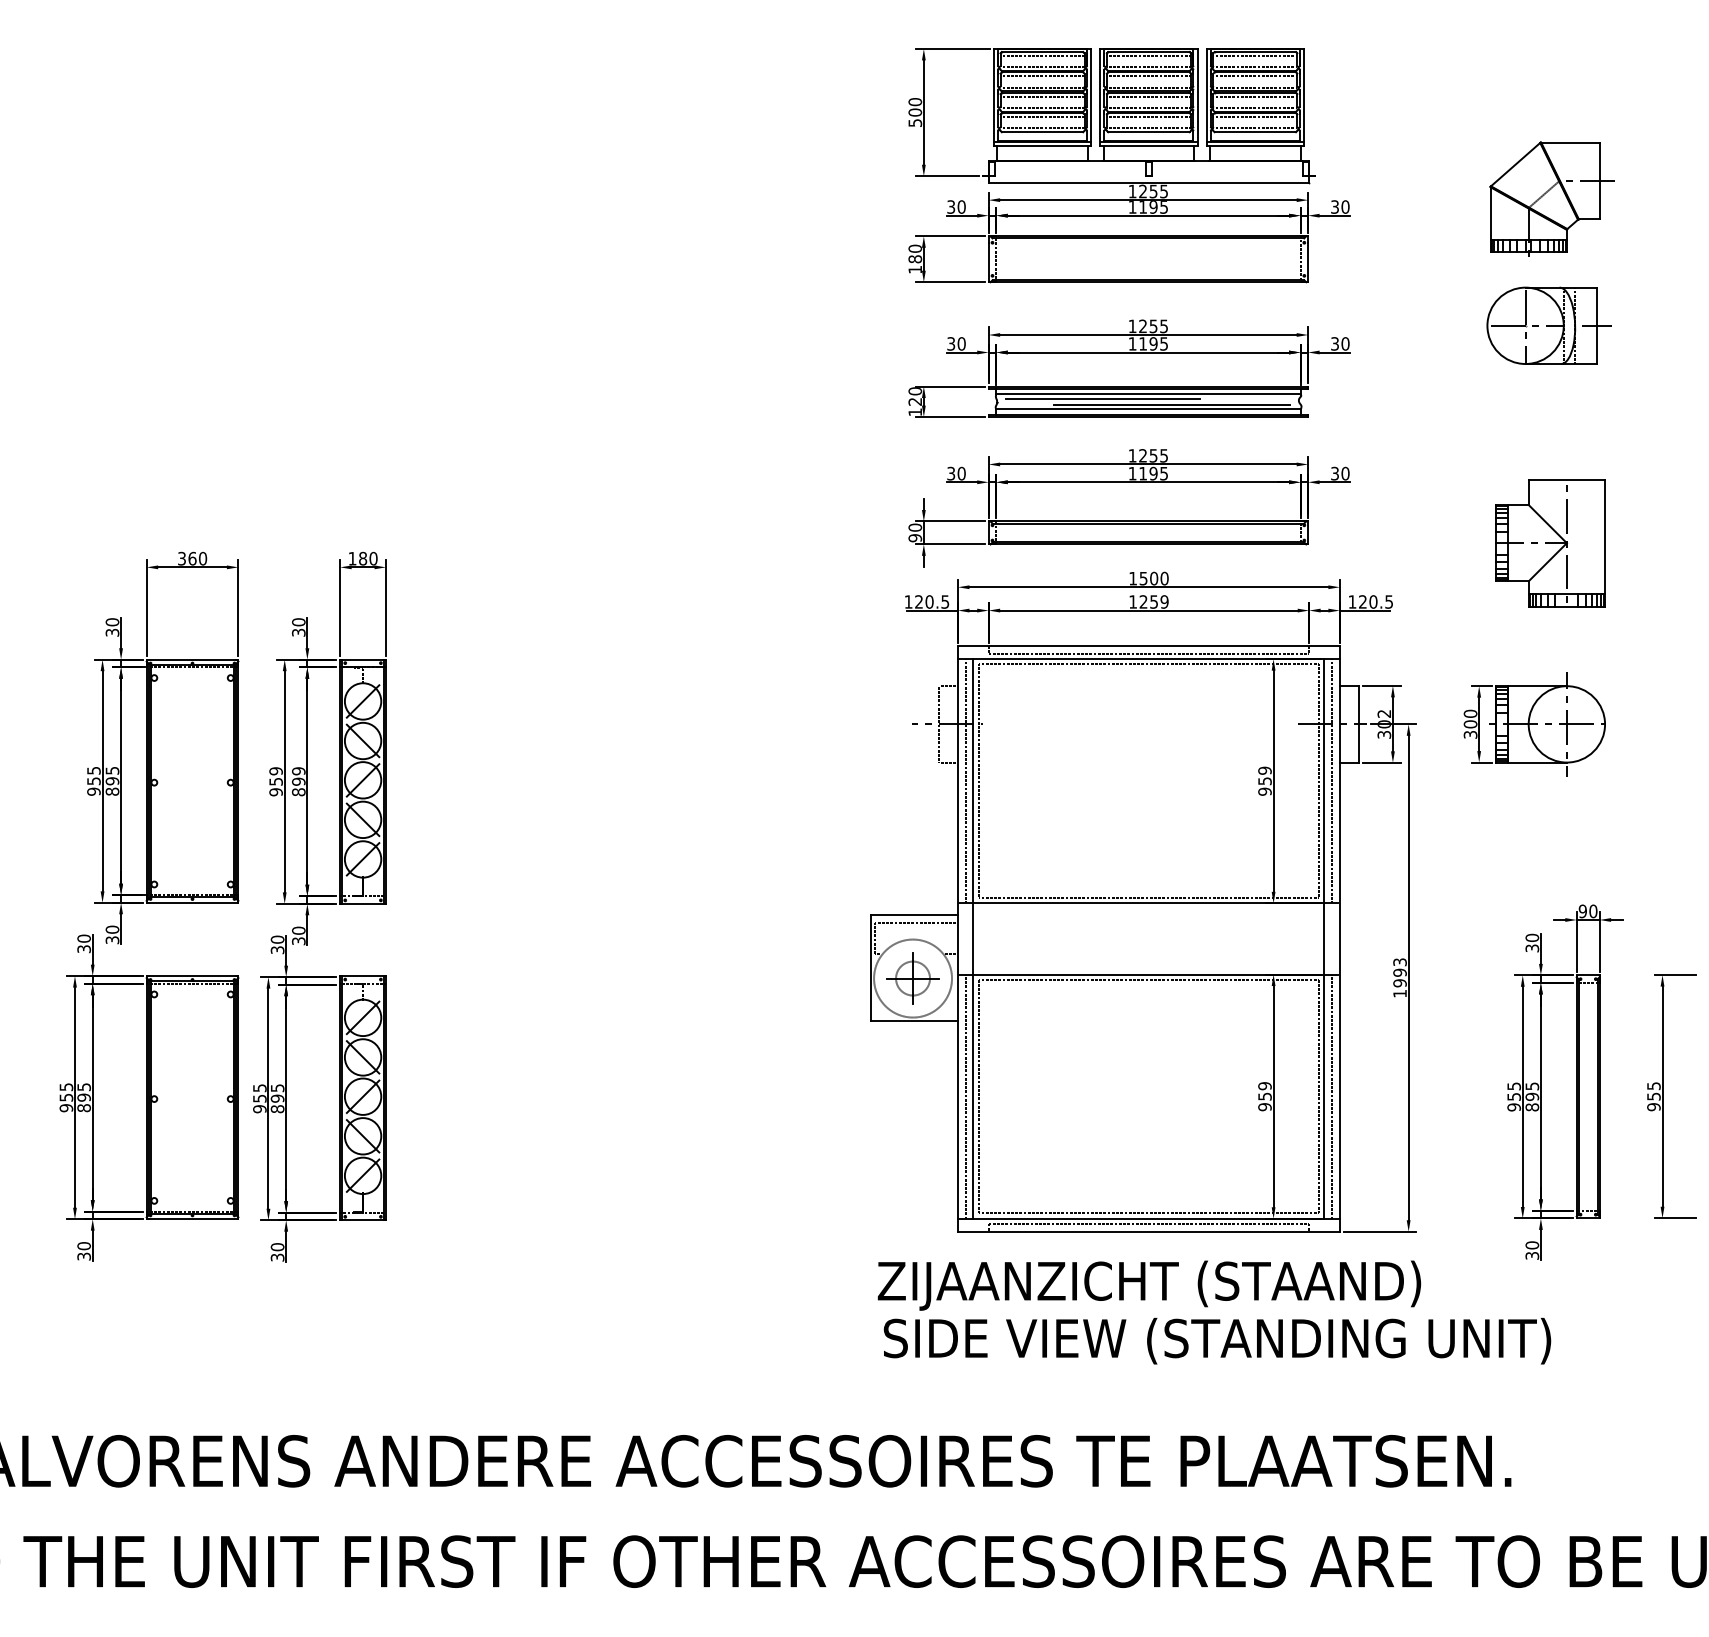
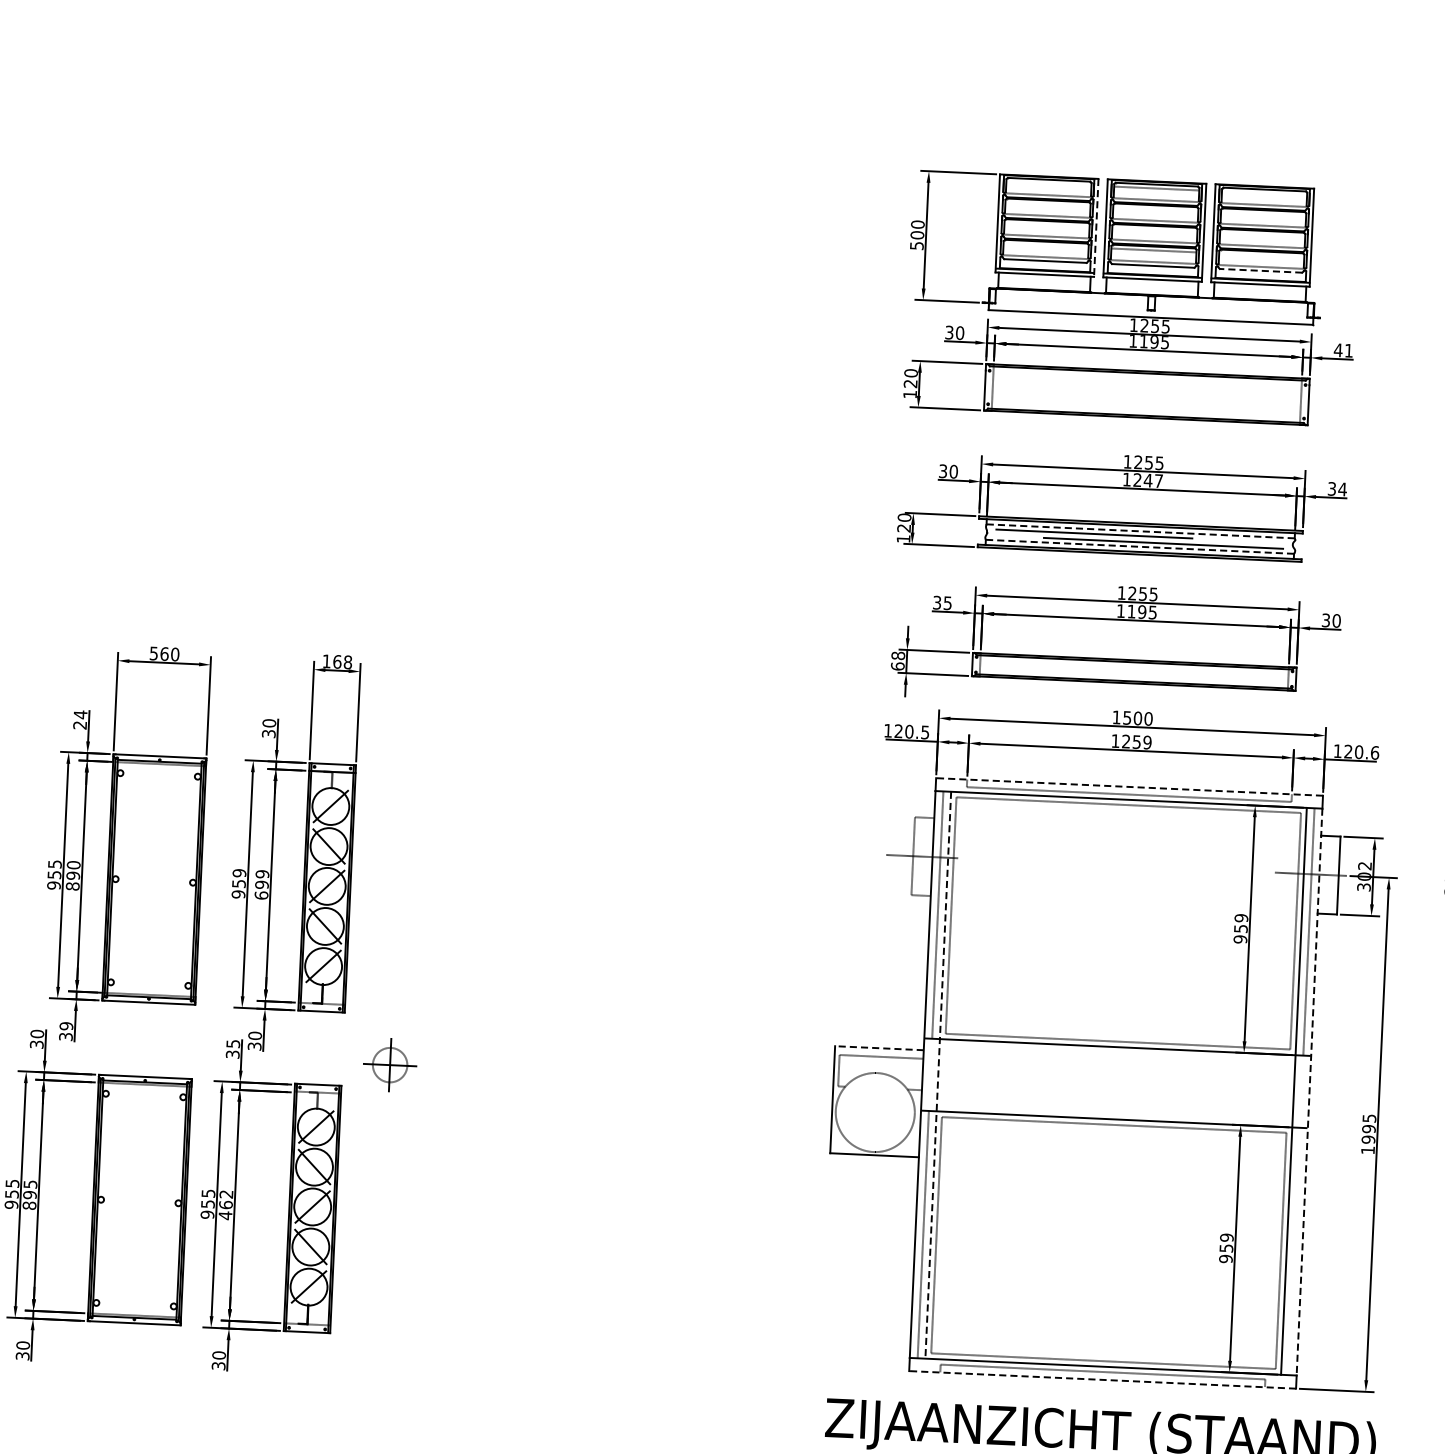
line: (1042, 55) -> (1048, 183), removed
line: (1255, 55) -> (1264, 193), removed
line: (1042, 76) -> (1047, 204), removed
line: (1148, 76) -> (1155, 209), removed
line: (1255, 76) -> (1263, 214), removed
line: (1042, 96) -> (1047, 224), removed
line: (1148, 96) -> (1154, 229), removed
line: (1255, 96) -> (1262, 234), removed
line: (1091, 97) -> (1096, 228), solid -> dashed
line: (1042, 116) -> (1046, 245), removed
line: (1255, 116) -> (1261, 254), removed
line: (1255, 132) -> (1261, 271), solid -> dashed
text: (1339, 206) -> (1342, 349), 30 -> 41
text: (915, 259) -> (910, 384), 180 -> 120
text: (1153, 343) -> (1148, 480), 1195 -> 1247
text: (1345, 343) -> (1342, 489), 30 -> 34
line: (1147, 394) -> (1139, 531), solid -> dashed
line: (1147, 409) -> (1139, 546), solid -> dashed
text: (961, 473) -> (947, 603), 30 -> 35
text: (915, 532) -> (898, 660), 90 -> 68
text: (181, 557) -> (153, 652), 360 -> 560
text: (368, 558) -> (342, 661), 180 -> 168
text: (1389, 601) -> (1375, 752), 120.5 -> 120.6
text: (112, 627) -> (80, 720), 30 -> 24
line: (1148, 646) -> (1129, 786), solid -> dashed
text: (112, 770) -> (73, 864), 895 -> 890
text: (298, 792) -> (261, 895), 899 -> 699
line: (914, 915) -> (879, 1048), solid -> dashed
text: (112, 929) -> (66, 1026), 30 -> 39
line: (973, 938) -> (938, 1074), solid -> dashed
line: (1339, 938) -> (1309, 1091), solid -> dashed
text: (277, 939) -> (233, 1043), 30 -> 35
text: (1399, 961) -> (1368, 1117), 1993 -> 1995
part: (912, 978) -> (389, 1065), moved
line: (1332, 1096) -> (1294, 1251), removed
text: (277, 1098) -> (225, 1204), 895 -> 462
line: (1148, 1231) -> (1102, 1379), solid -> dashed

